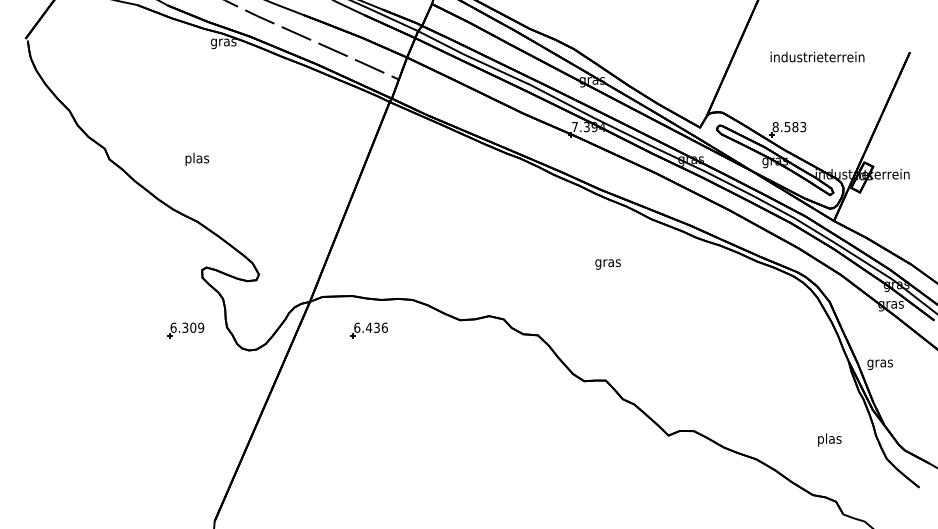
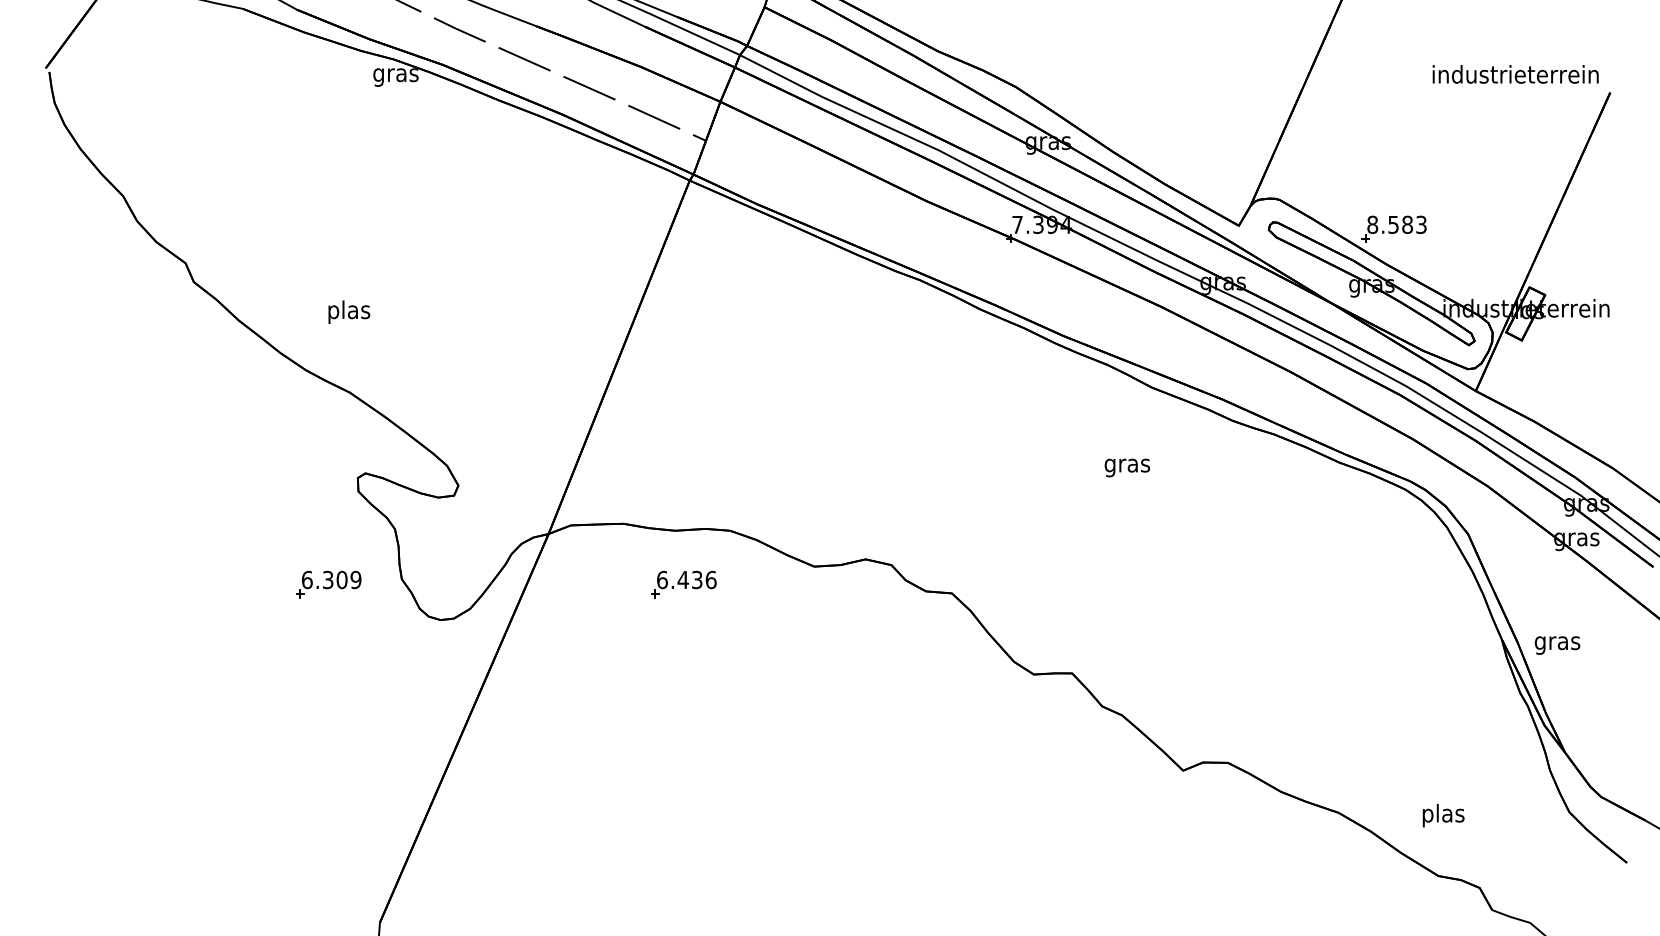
text: (817, 56) -> (1515, 73), moved
text: (197, 158) -> (349, 310), moved
text: (607, 264) -> (1126, 468), moved
part: (368, 330) -> (682, 584), moved
text: (829, 439) -> (1443, 814), moved

